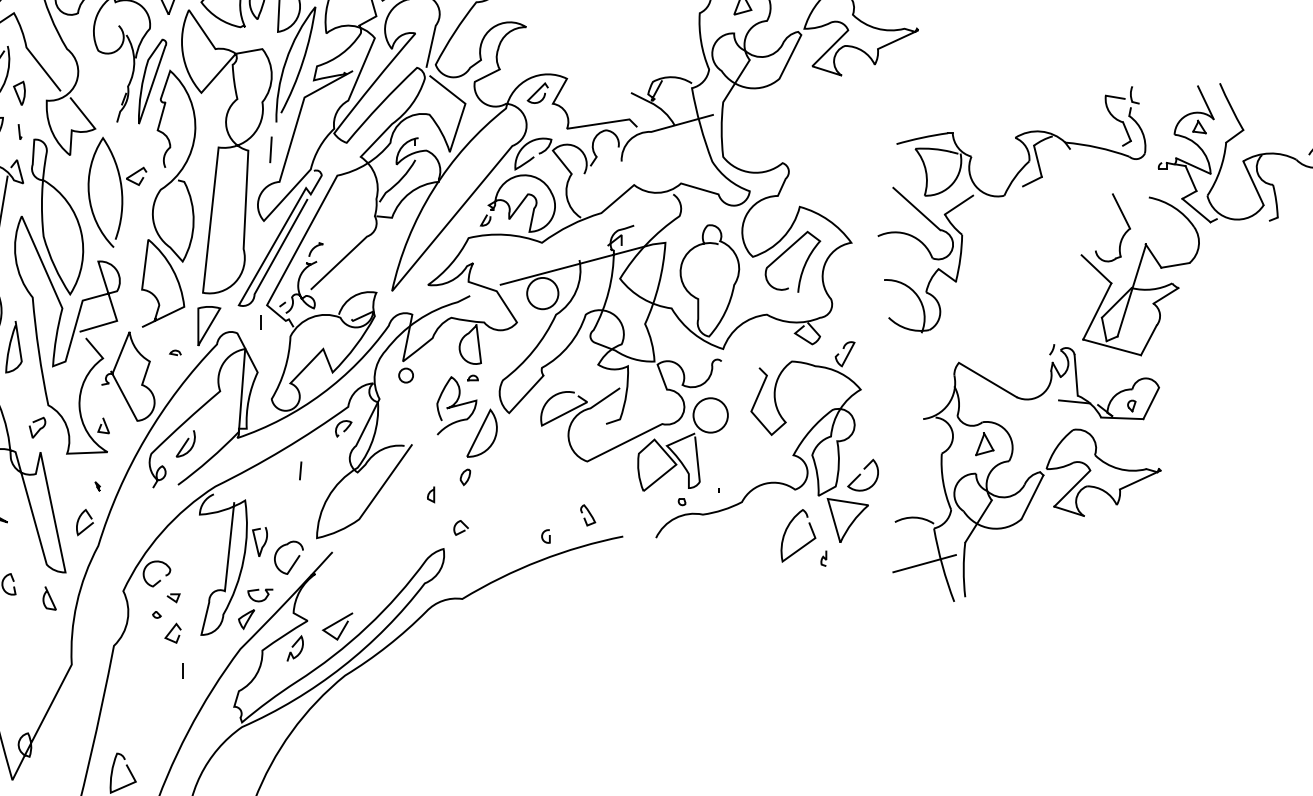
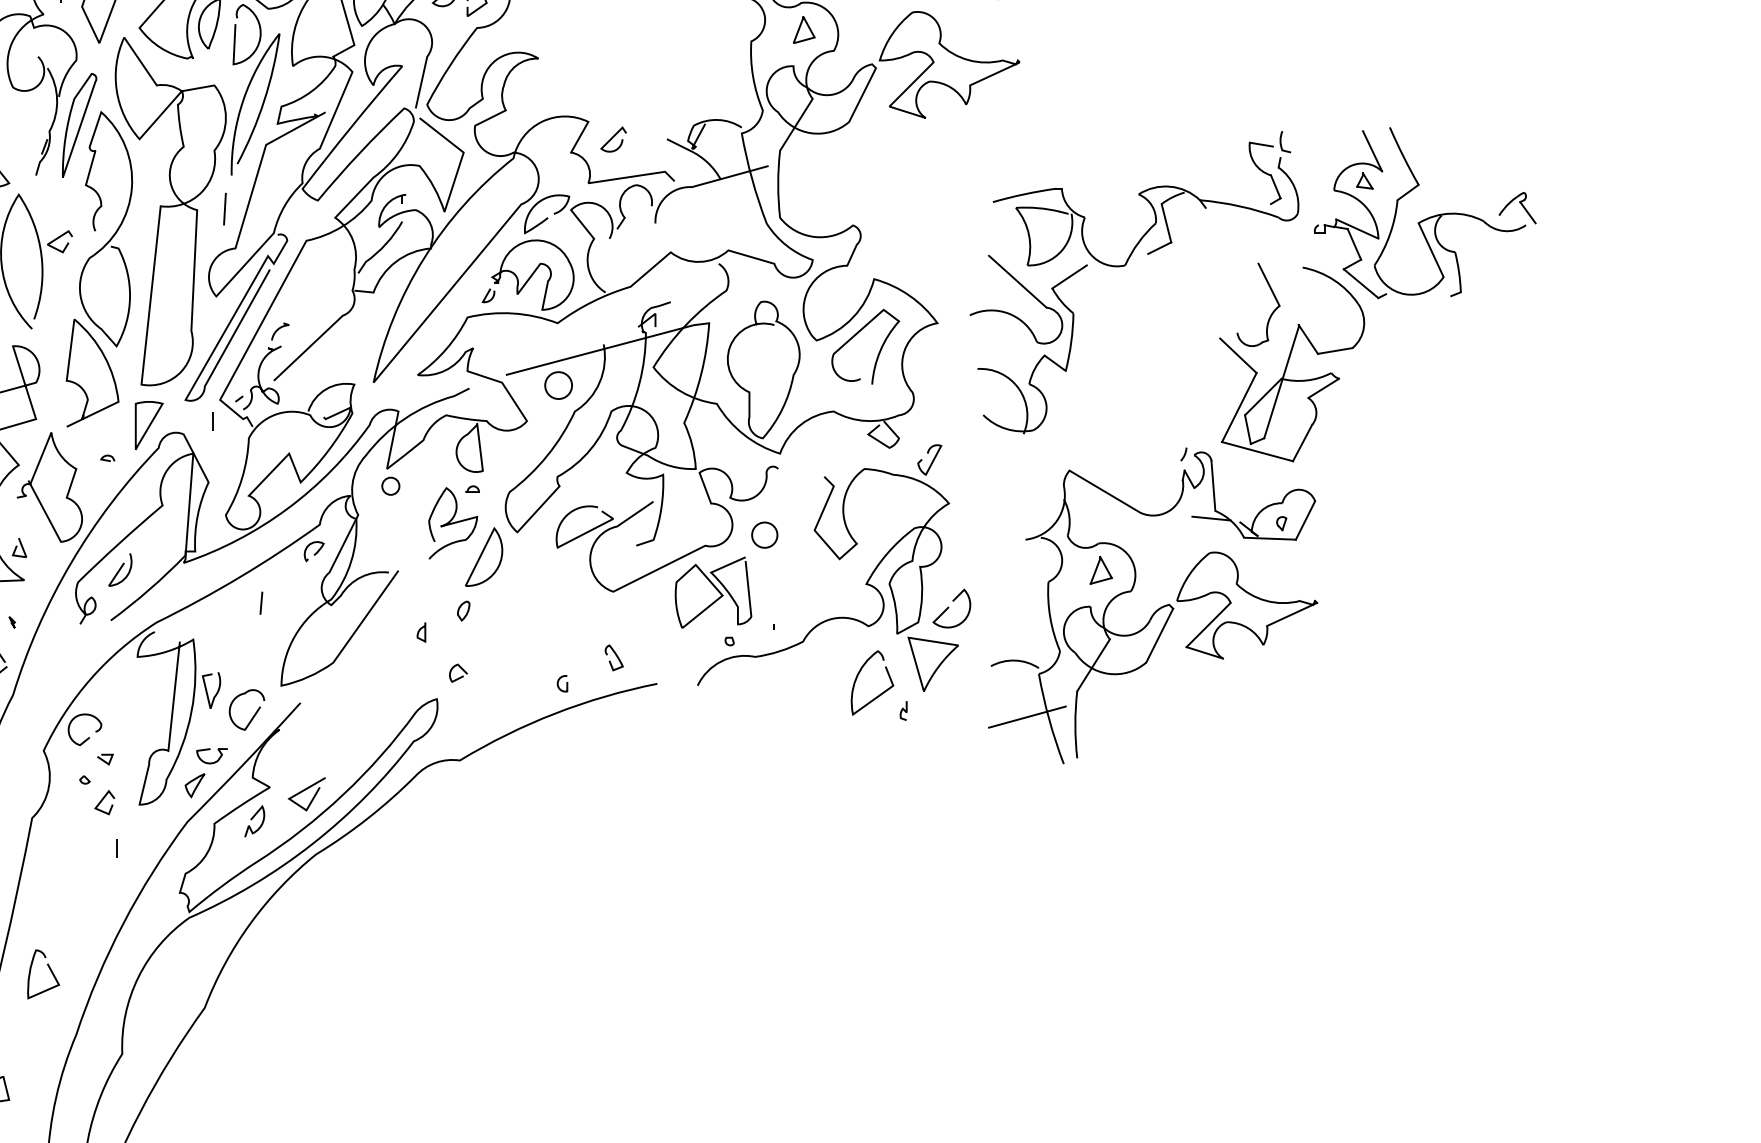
curve: (537, 92) -> (613, 138), moved
circle: (542, 293) -> (558, 385), size x0.7
circle: (710, 415) -> (764, 535), size x0.6

